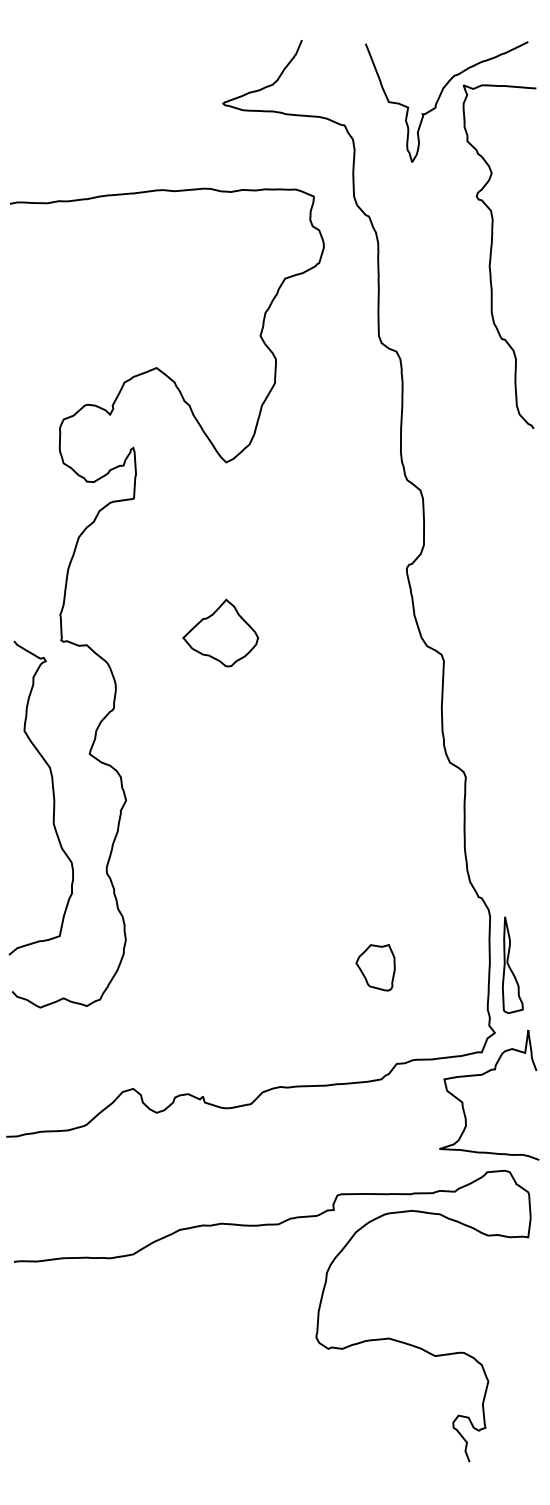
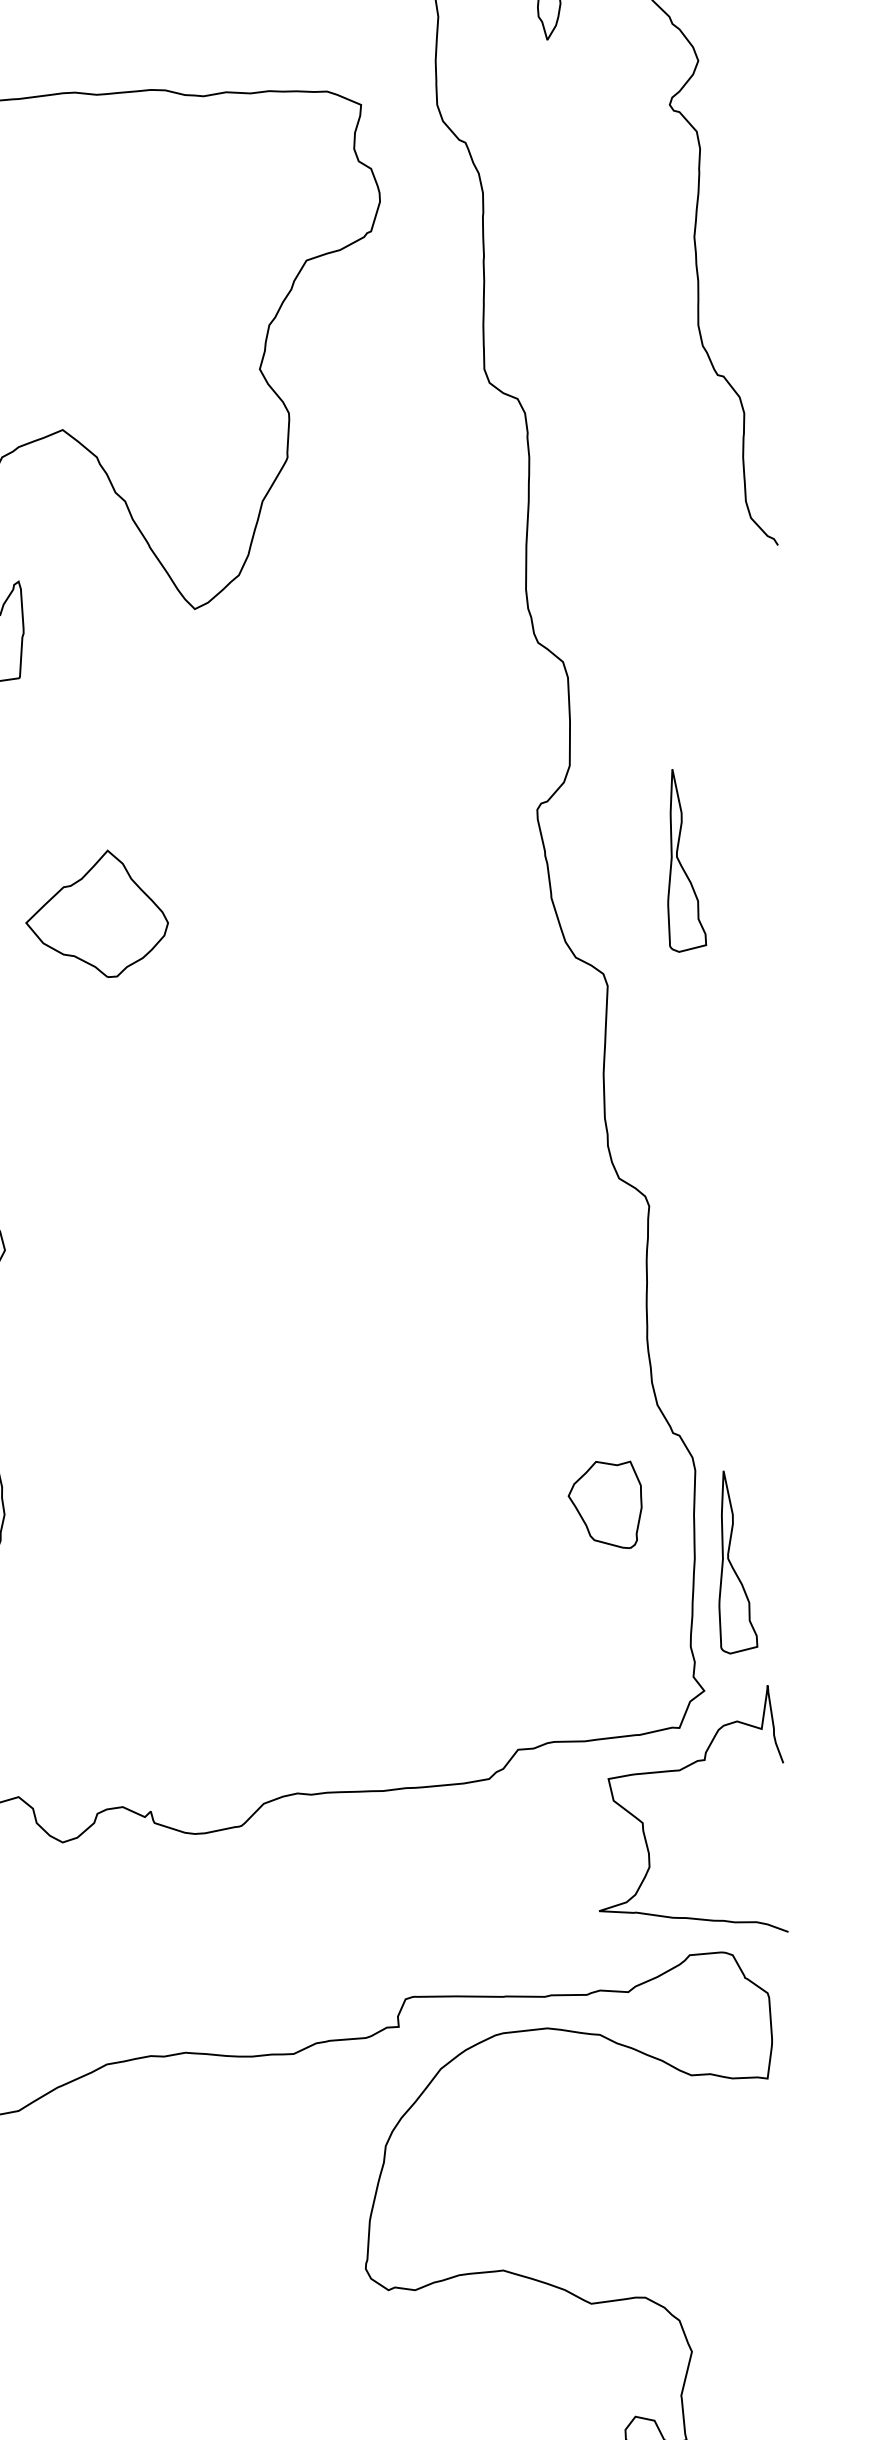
part: (485, 595) -> (686, 861), added
part: (220, 632) -> (96, 912), moved
part: (375, 967) -> (604, 1504), moved

